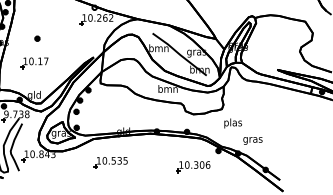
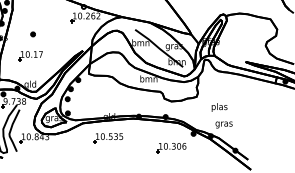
text: (233, 123) -> (219, 107), moved
part: (111, 162) -> (108, 138), moved

